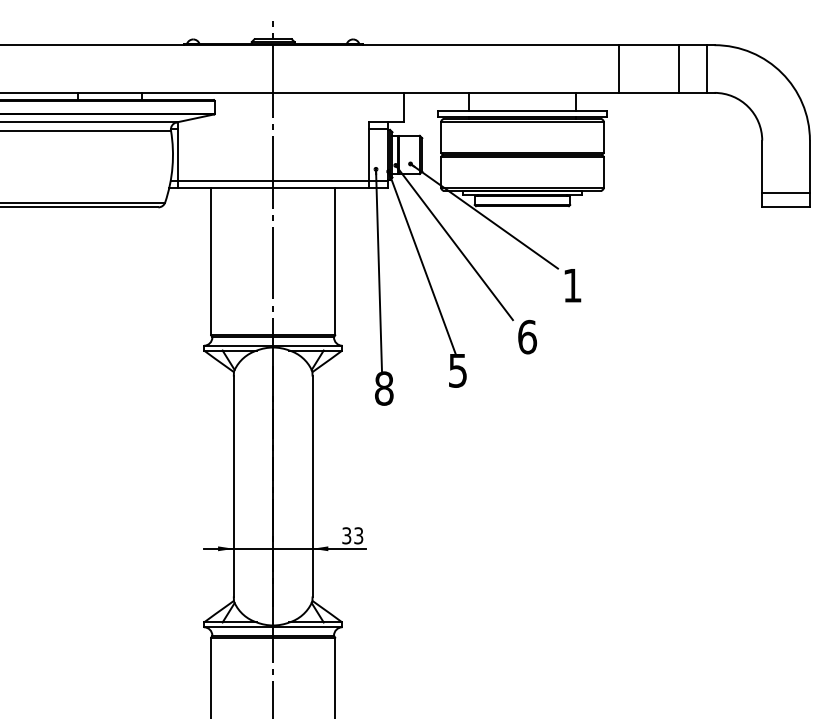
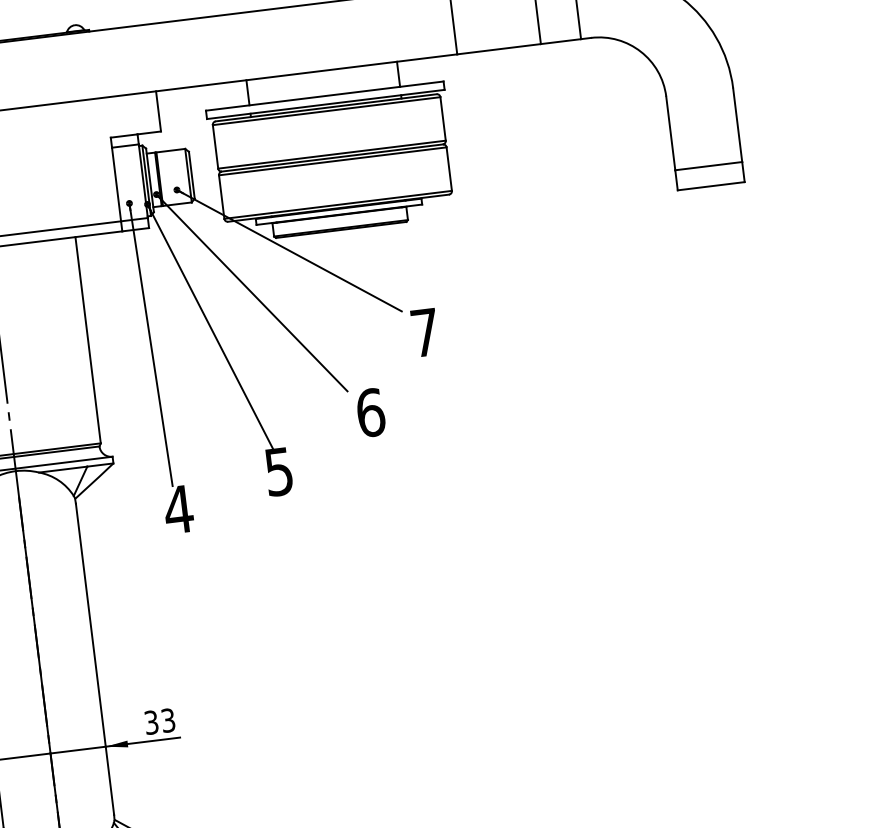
text: (572, 285) -> (425, 332), 1 -> 7
text: (384, 388) -> (179, 509), 8 -> 4

